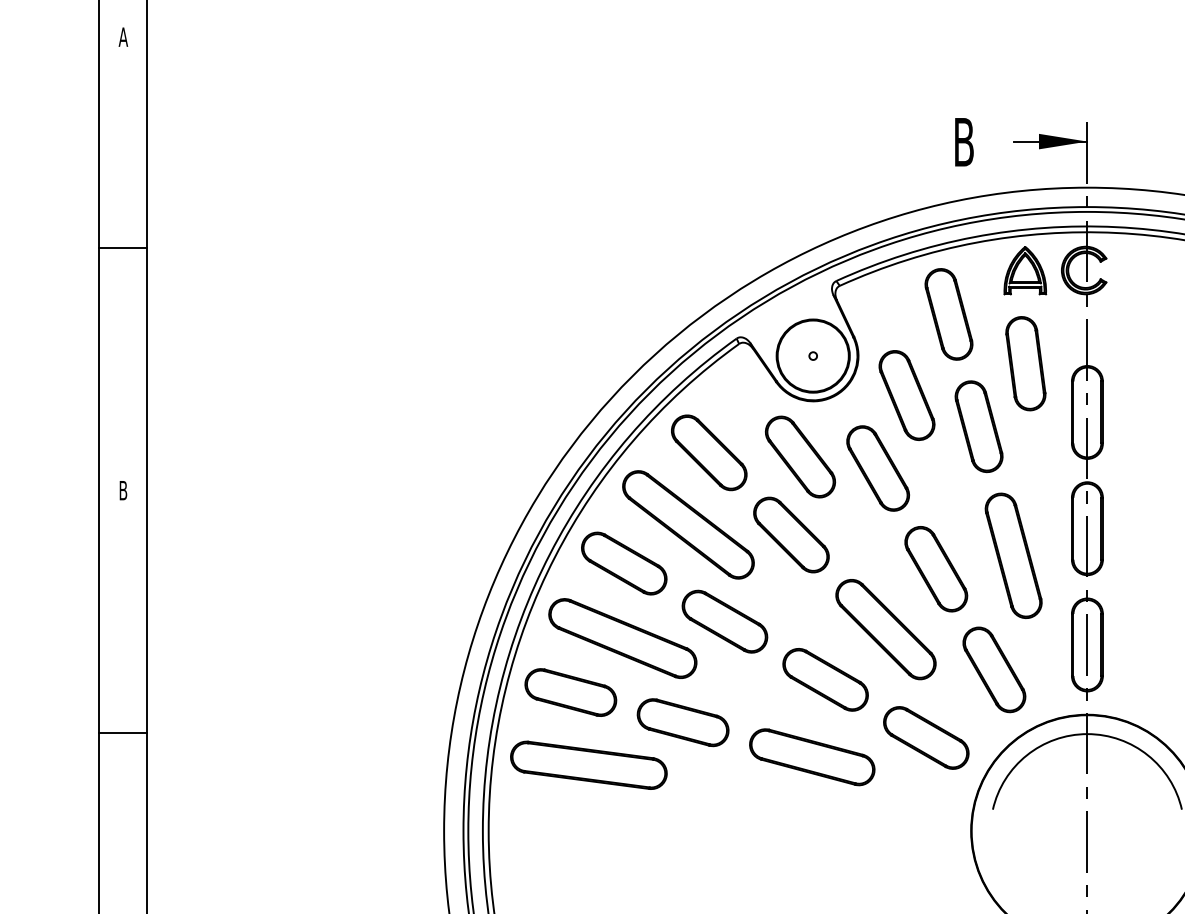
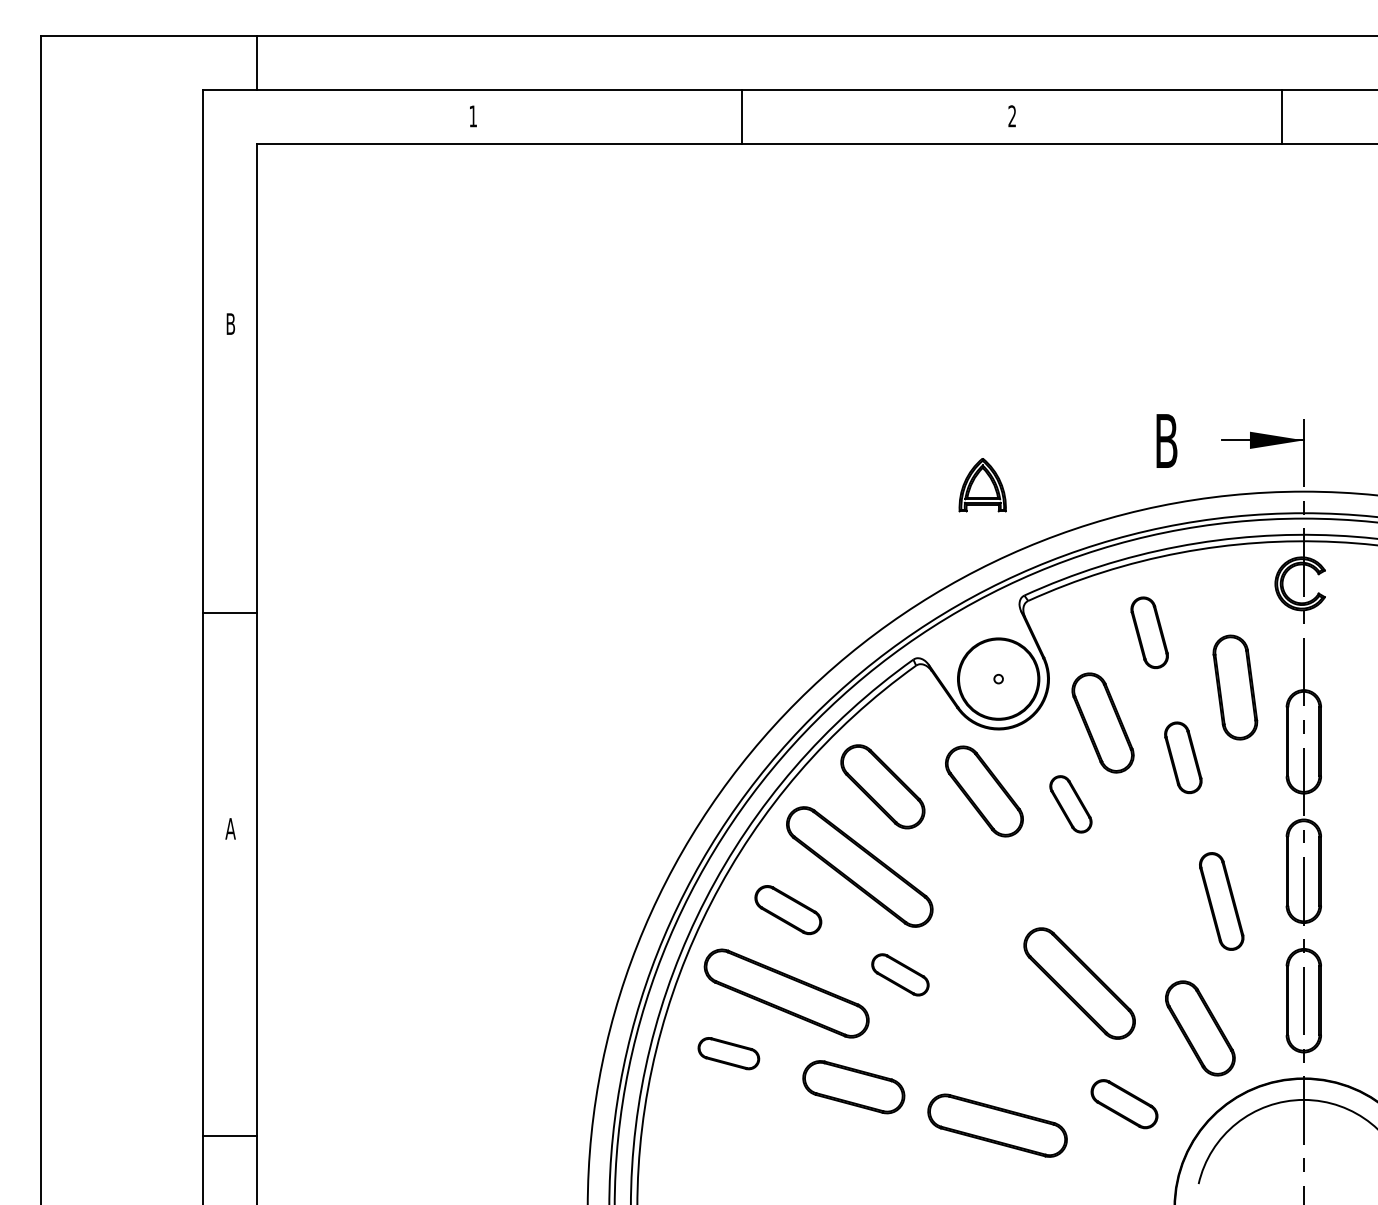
text: (123, 36) -> (230, 323), A -> B
line: (123, 248) -> (230, 613), moved
part: (1025, 271) -> (982, 485), moved
part: (948, 314) -> (1149, 632), size x0.7
part: (979, 426) -> (1183, 757), size x0.7
part: (877, 468) -> (1070, 804), size x0.6
text: (123, 490) -> (230, 828), B -> A
part: (790, 534) -> (973, 877), removed
part: (1013, 555) -> (1221, 901), size x0.7
part: (624, 563) -> (788, 909), size x0.7
part: (936, 569) -> (1135, 916), removed
part: (725, 621) -> (900, 974), size x0.6
part: (825, 679) -> (1012, 1039), removed
part: (570, 692) -> (728, 1053), size x0.6
line: (123, 732) -> (230, 1136), moved
part: (926, 737) -> (1124, 1103), size x0.7
part: (588, 765) -> (748, 1134), removed

